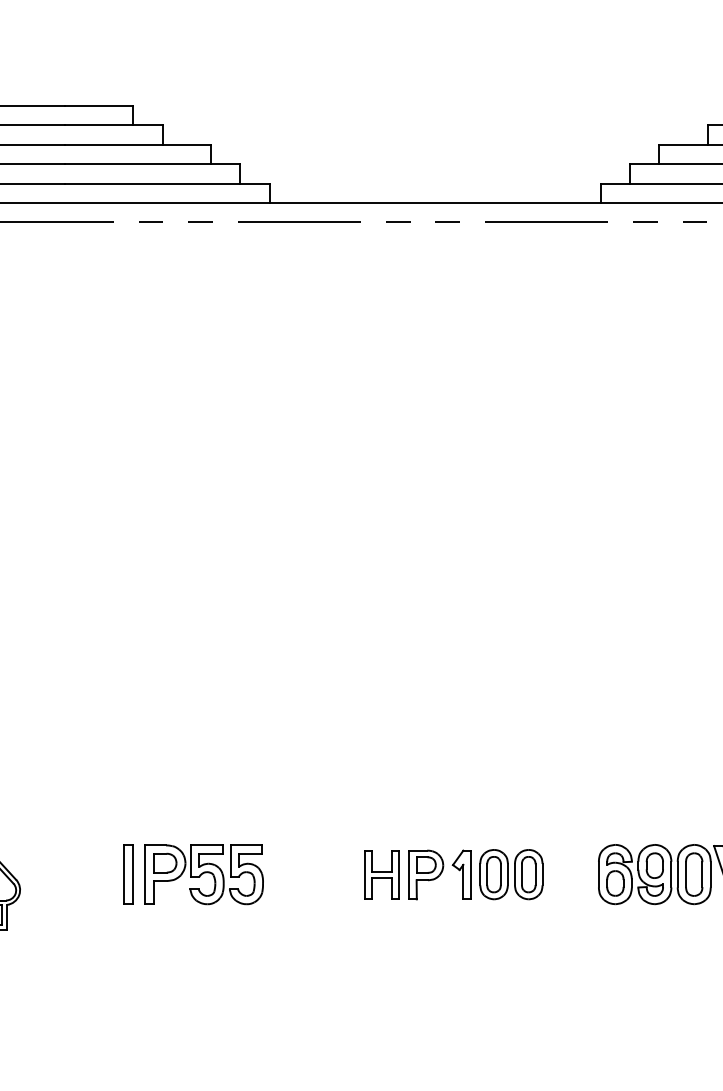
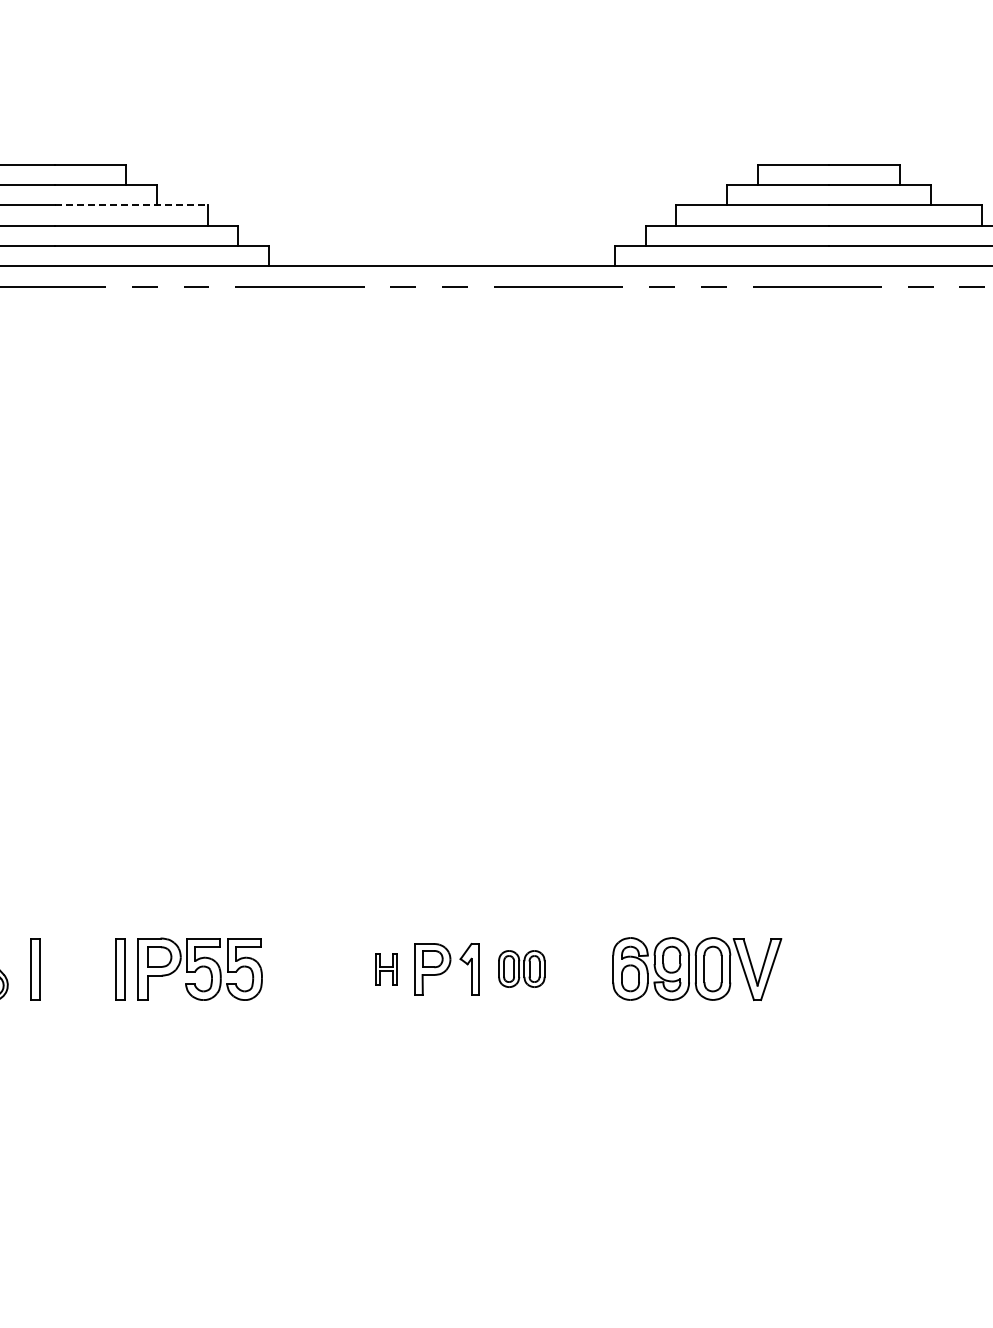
line: (138, 144) -> (131, 205), solid -> dashed
part: (511, 874) -> (521, 968), size x0.7
part: (46, 875) -> (35, 969), added
part: (382, 875) -> (386, 969), size x0.6

